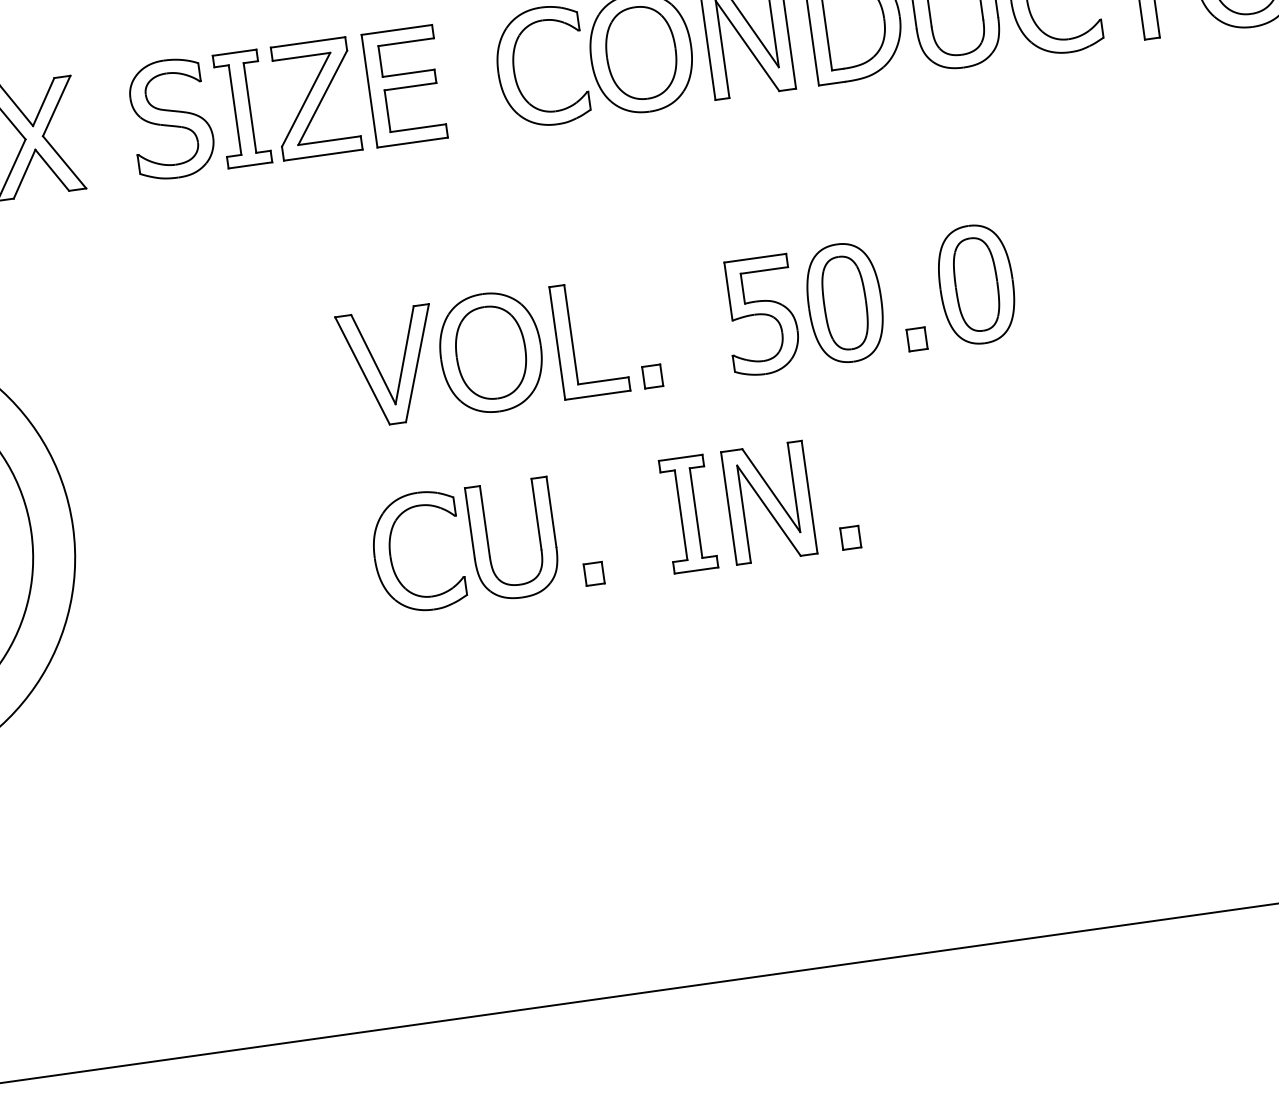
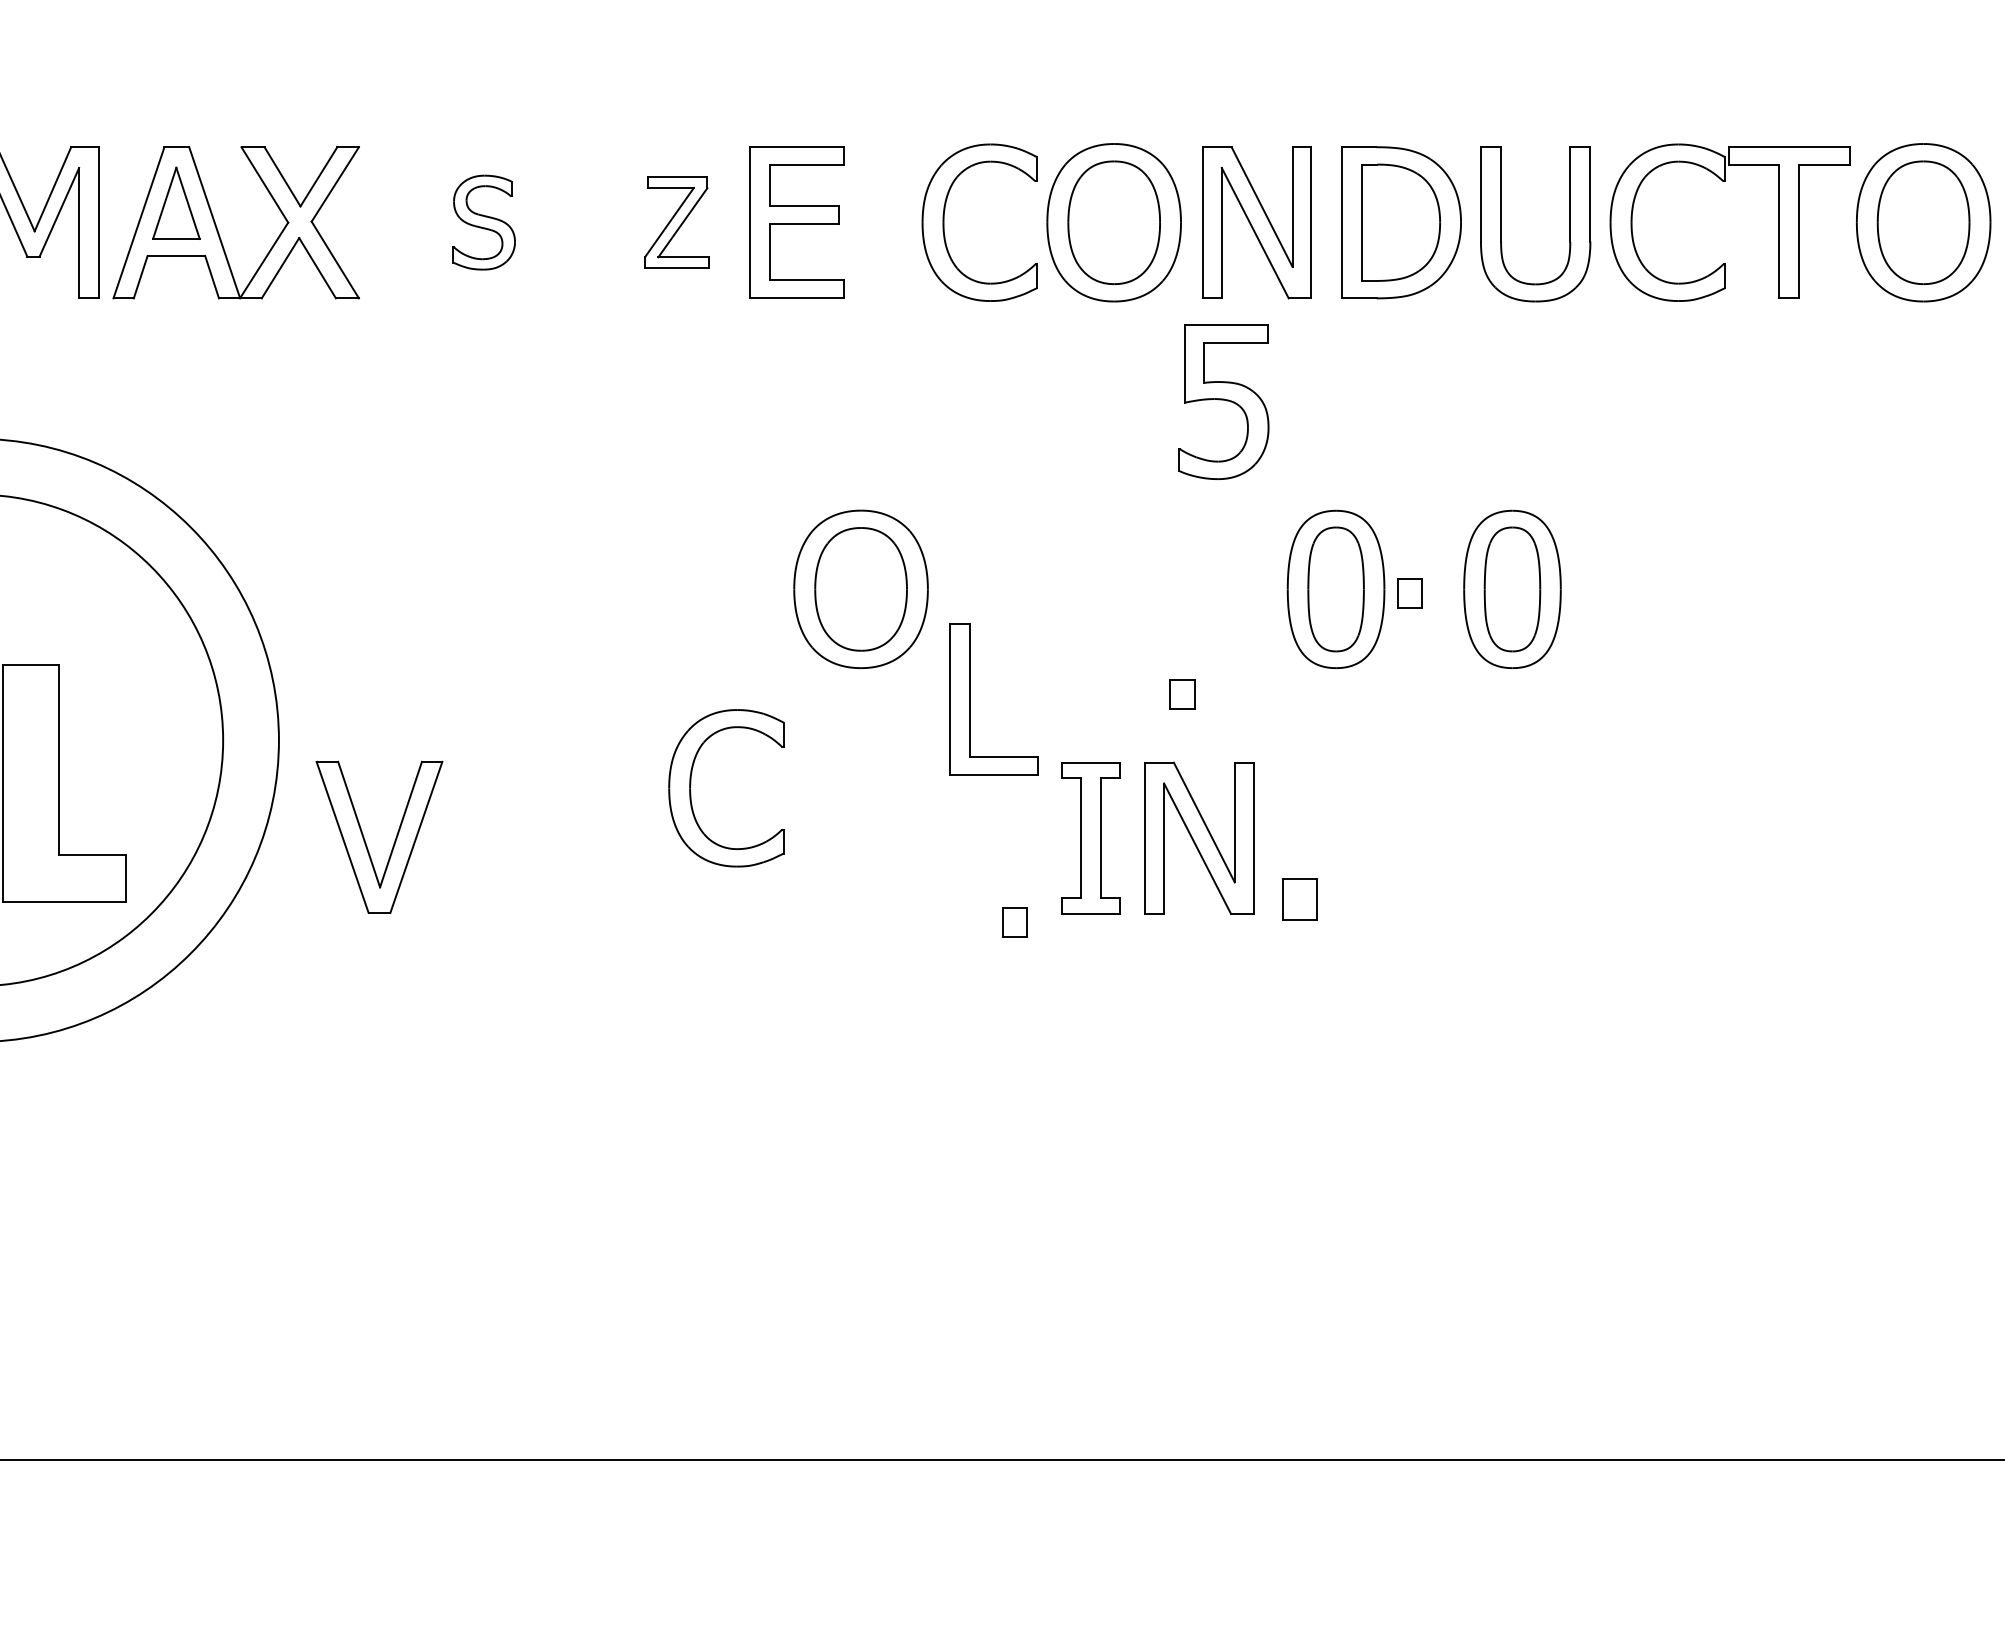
part: (315, 98) -> (676, 222), size x0.6
part: (242, 108) -> (579, 222), removed
part: (171, 118) -> (484, 222), size x0.6
part: (761, 315) -> (1223, 401), moved
part: (916, 339) -> (1409, 593), moved
part: (572, 341) -> (970, 699), moved
part: (379, 370) -> (365, 839), moved
part: (652, 376) -> (1182, 694), moved
part: (850, 538) -> (1299, 899), size x1.4
part: (488, 543) -> (822, 839), removed
part: (391, 553) -> (691, 784), moved
part: (593, 574) -> (1014, 922), moved

